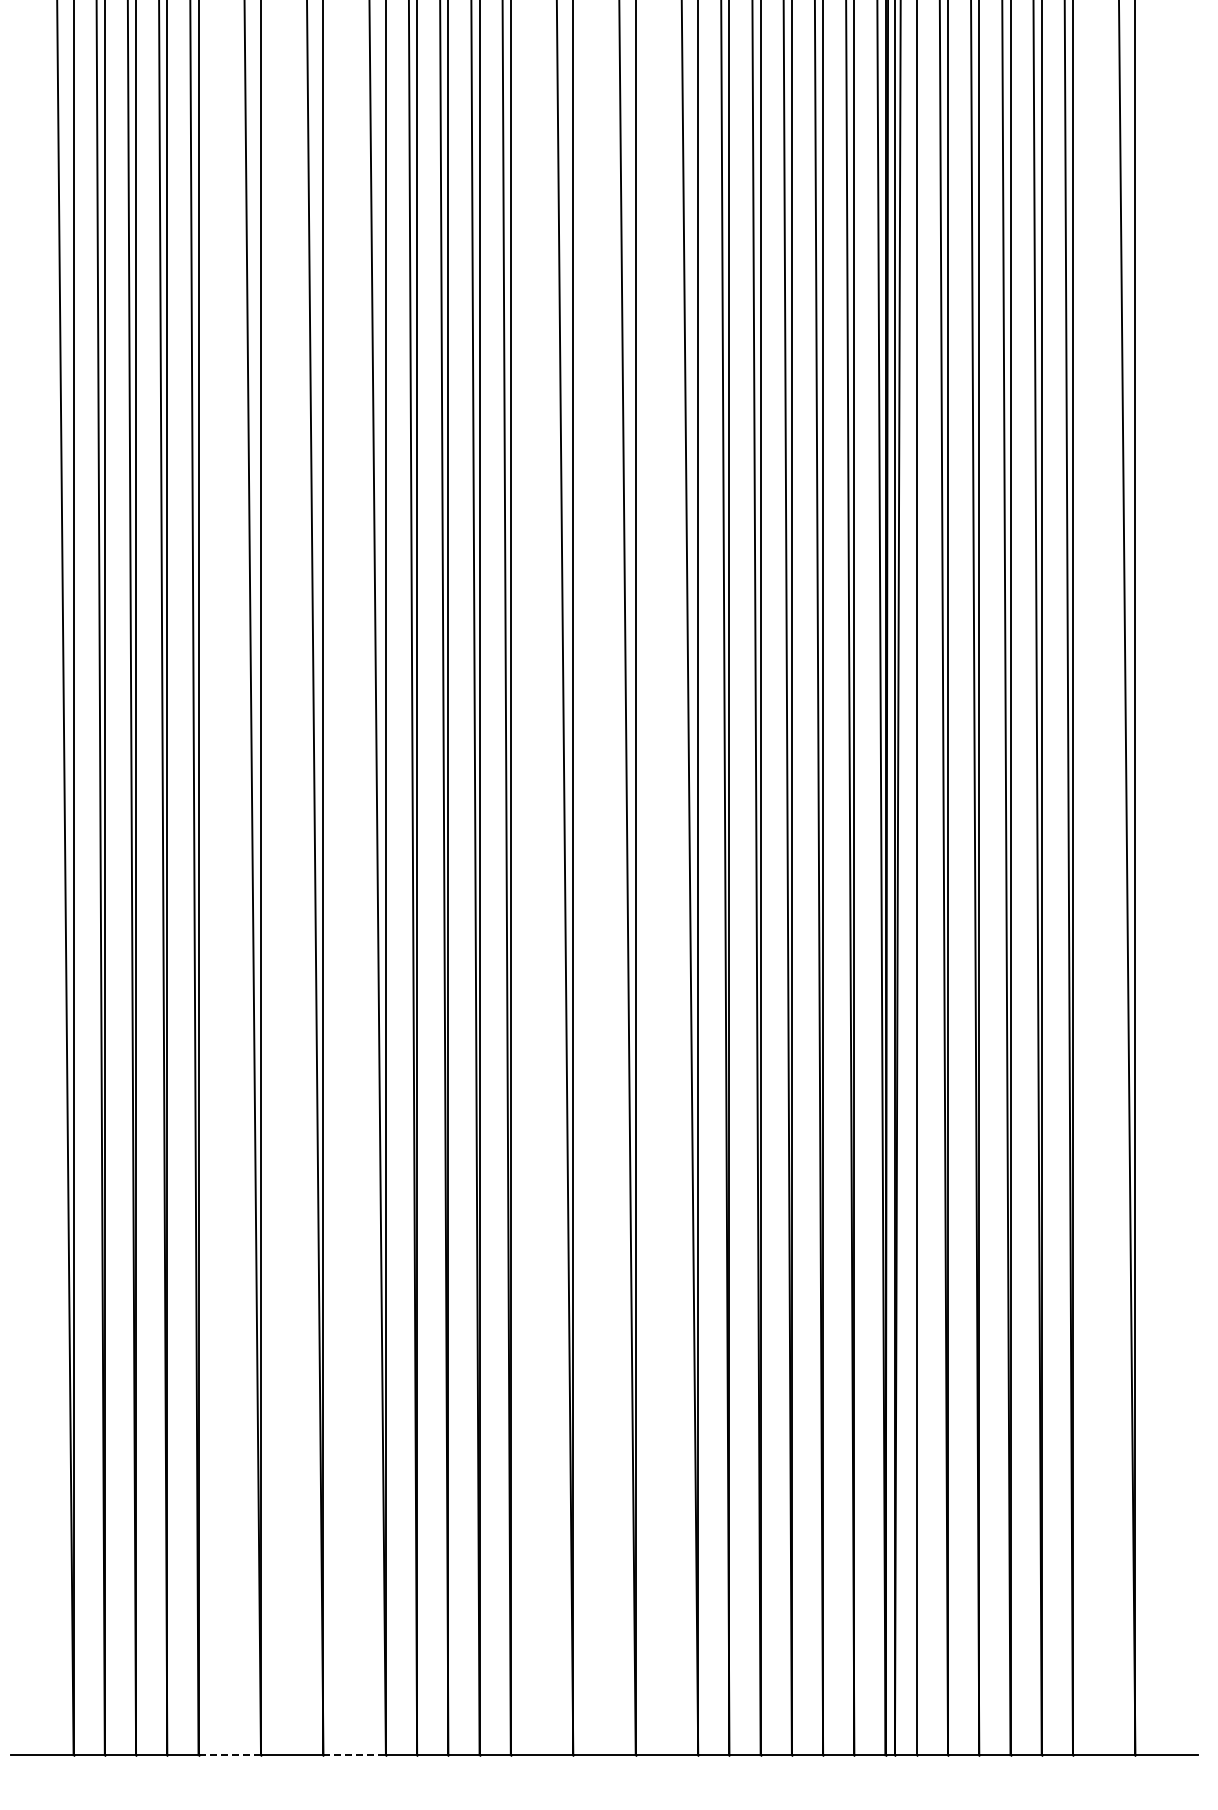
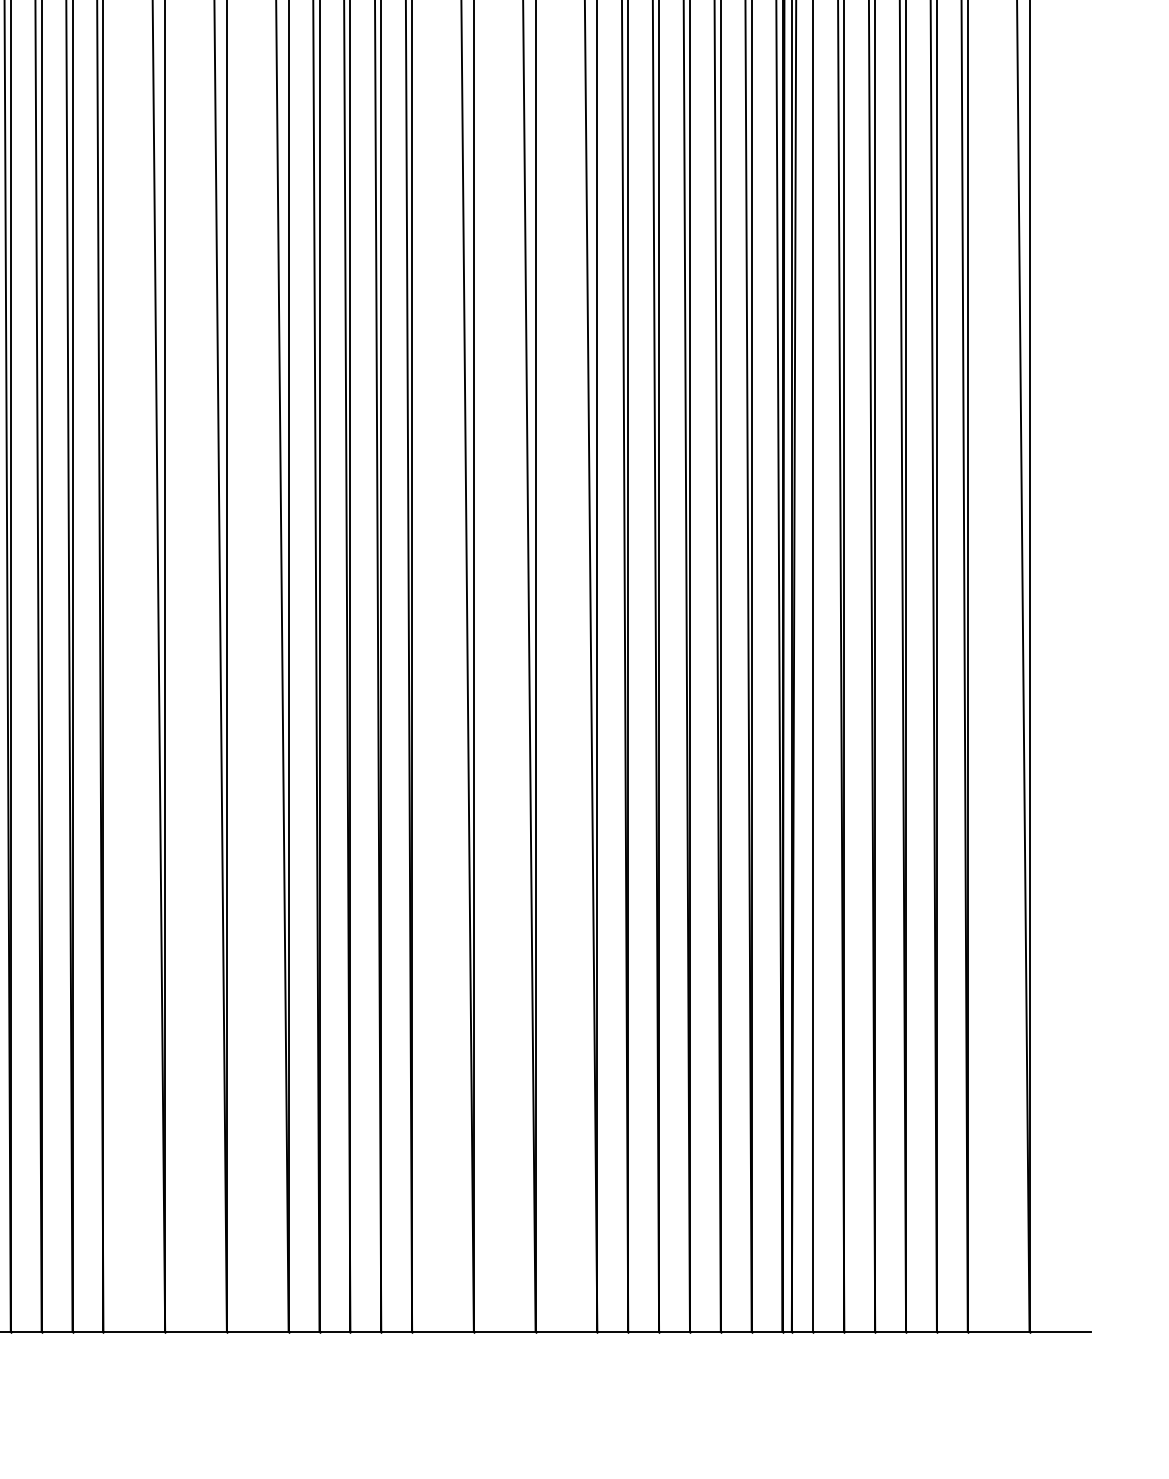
line: (230, 1755) -> (135, 1332), dashed -> solid
line: (355, 1755) -> (258, 1332), dashed -> solid

